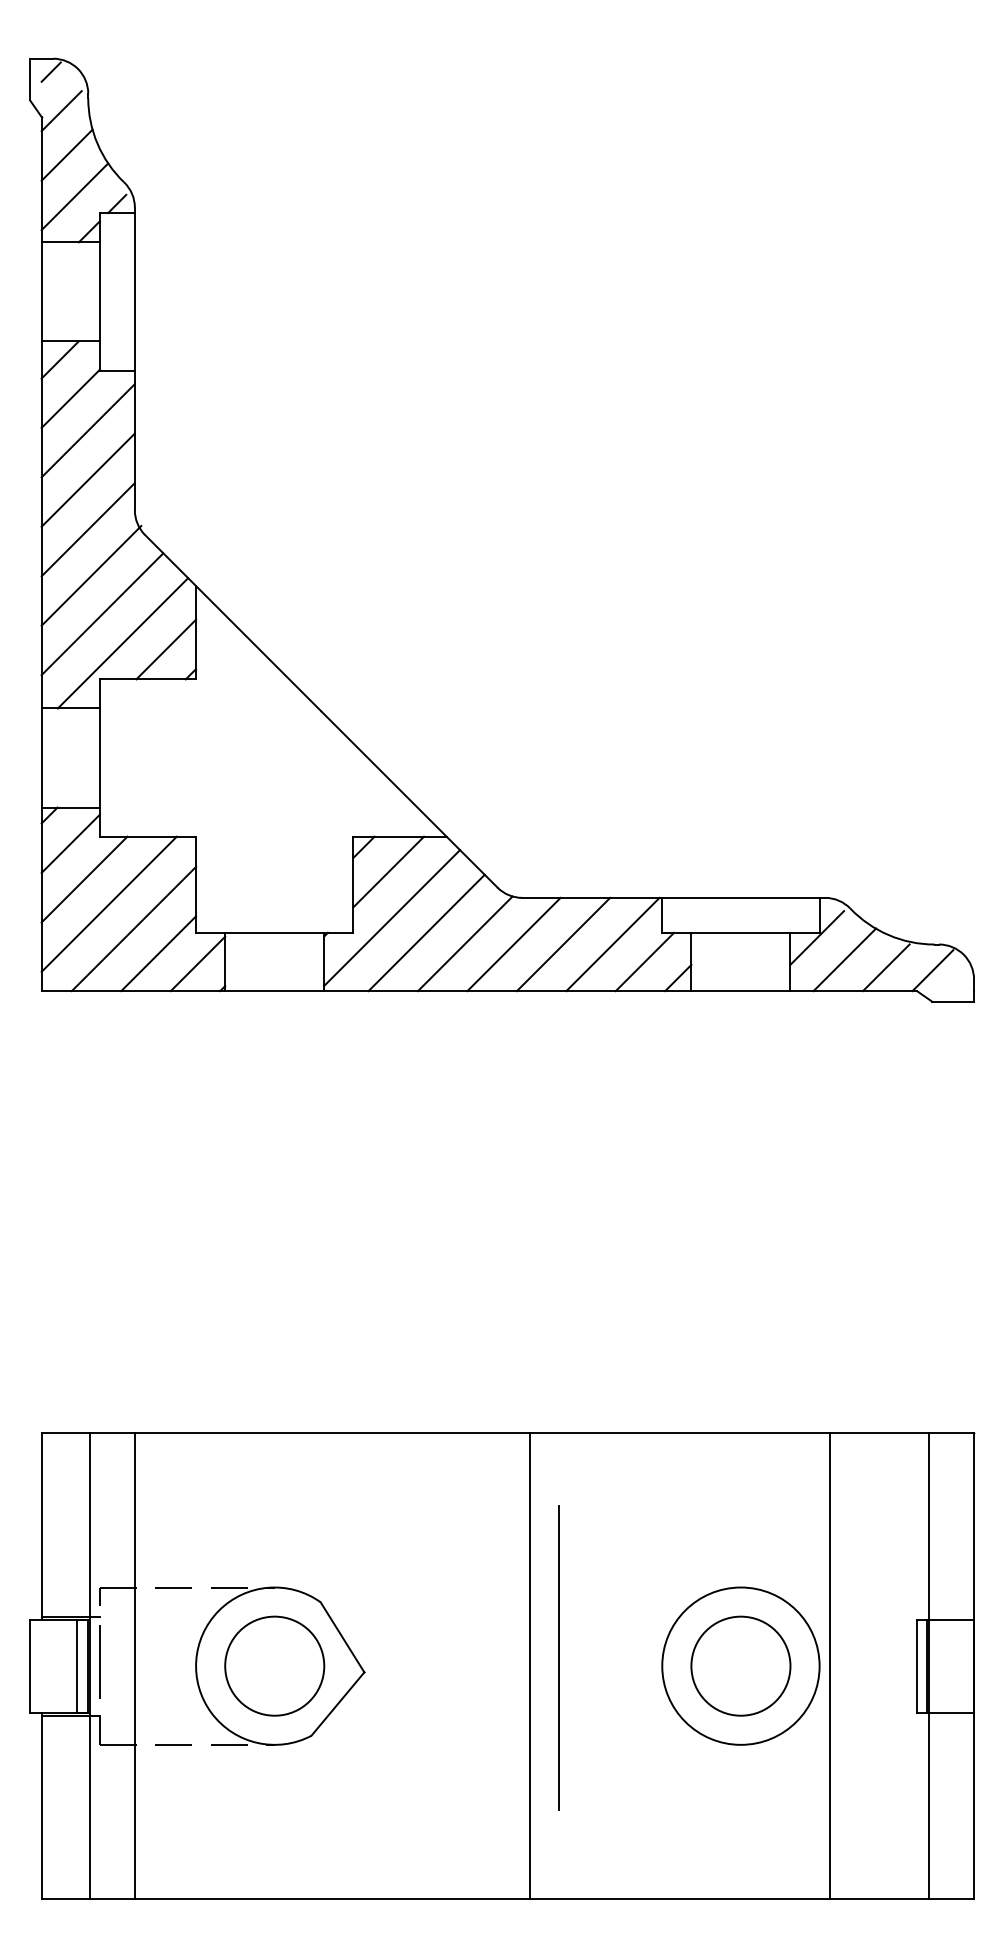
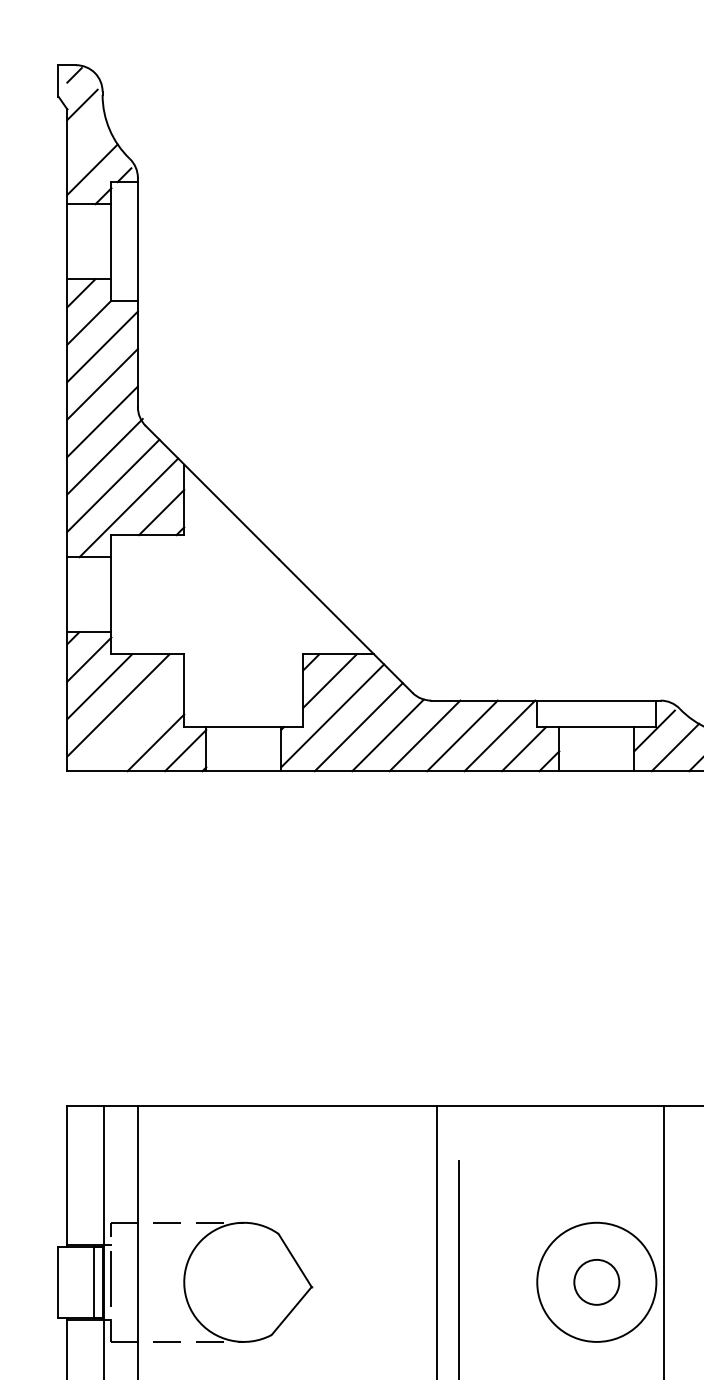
line: (66, 154) -> (86, 137), removed
line: (133, 928) -> (136, 723), removed
circle: (274, 1665) -> (243, 1281), removed
circle: (740, 1665) -> (596, 1281), size x0.6

